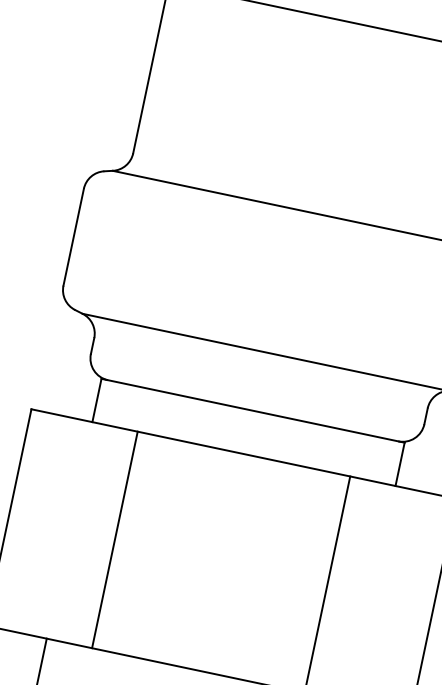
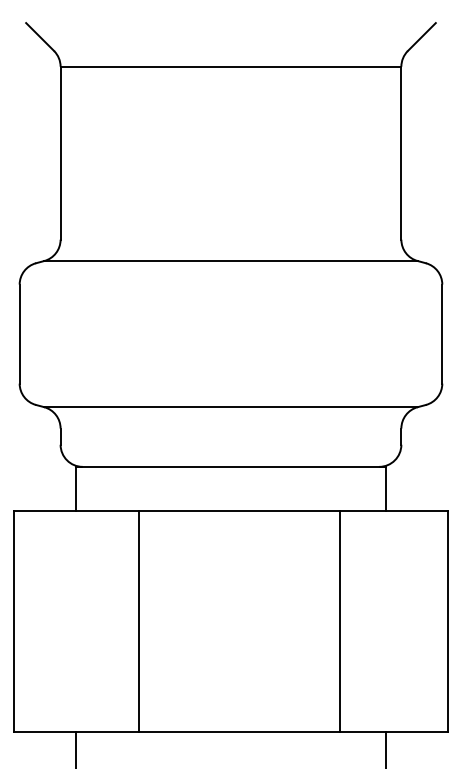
line: (115, 539) -> (139, 621), moved

